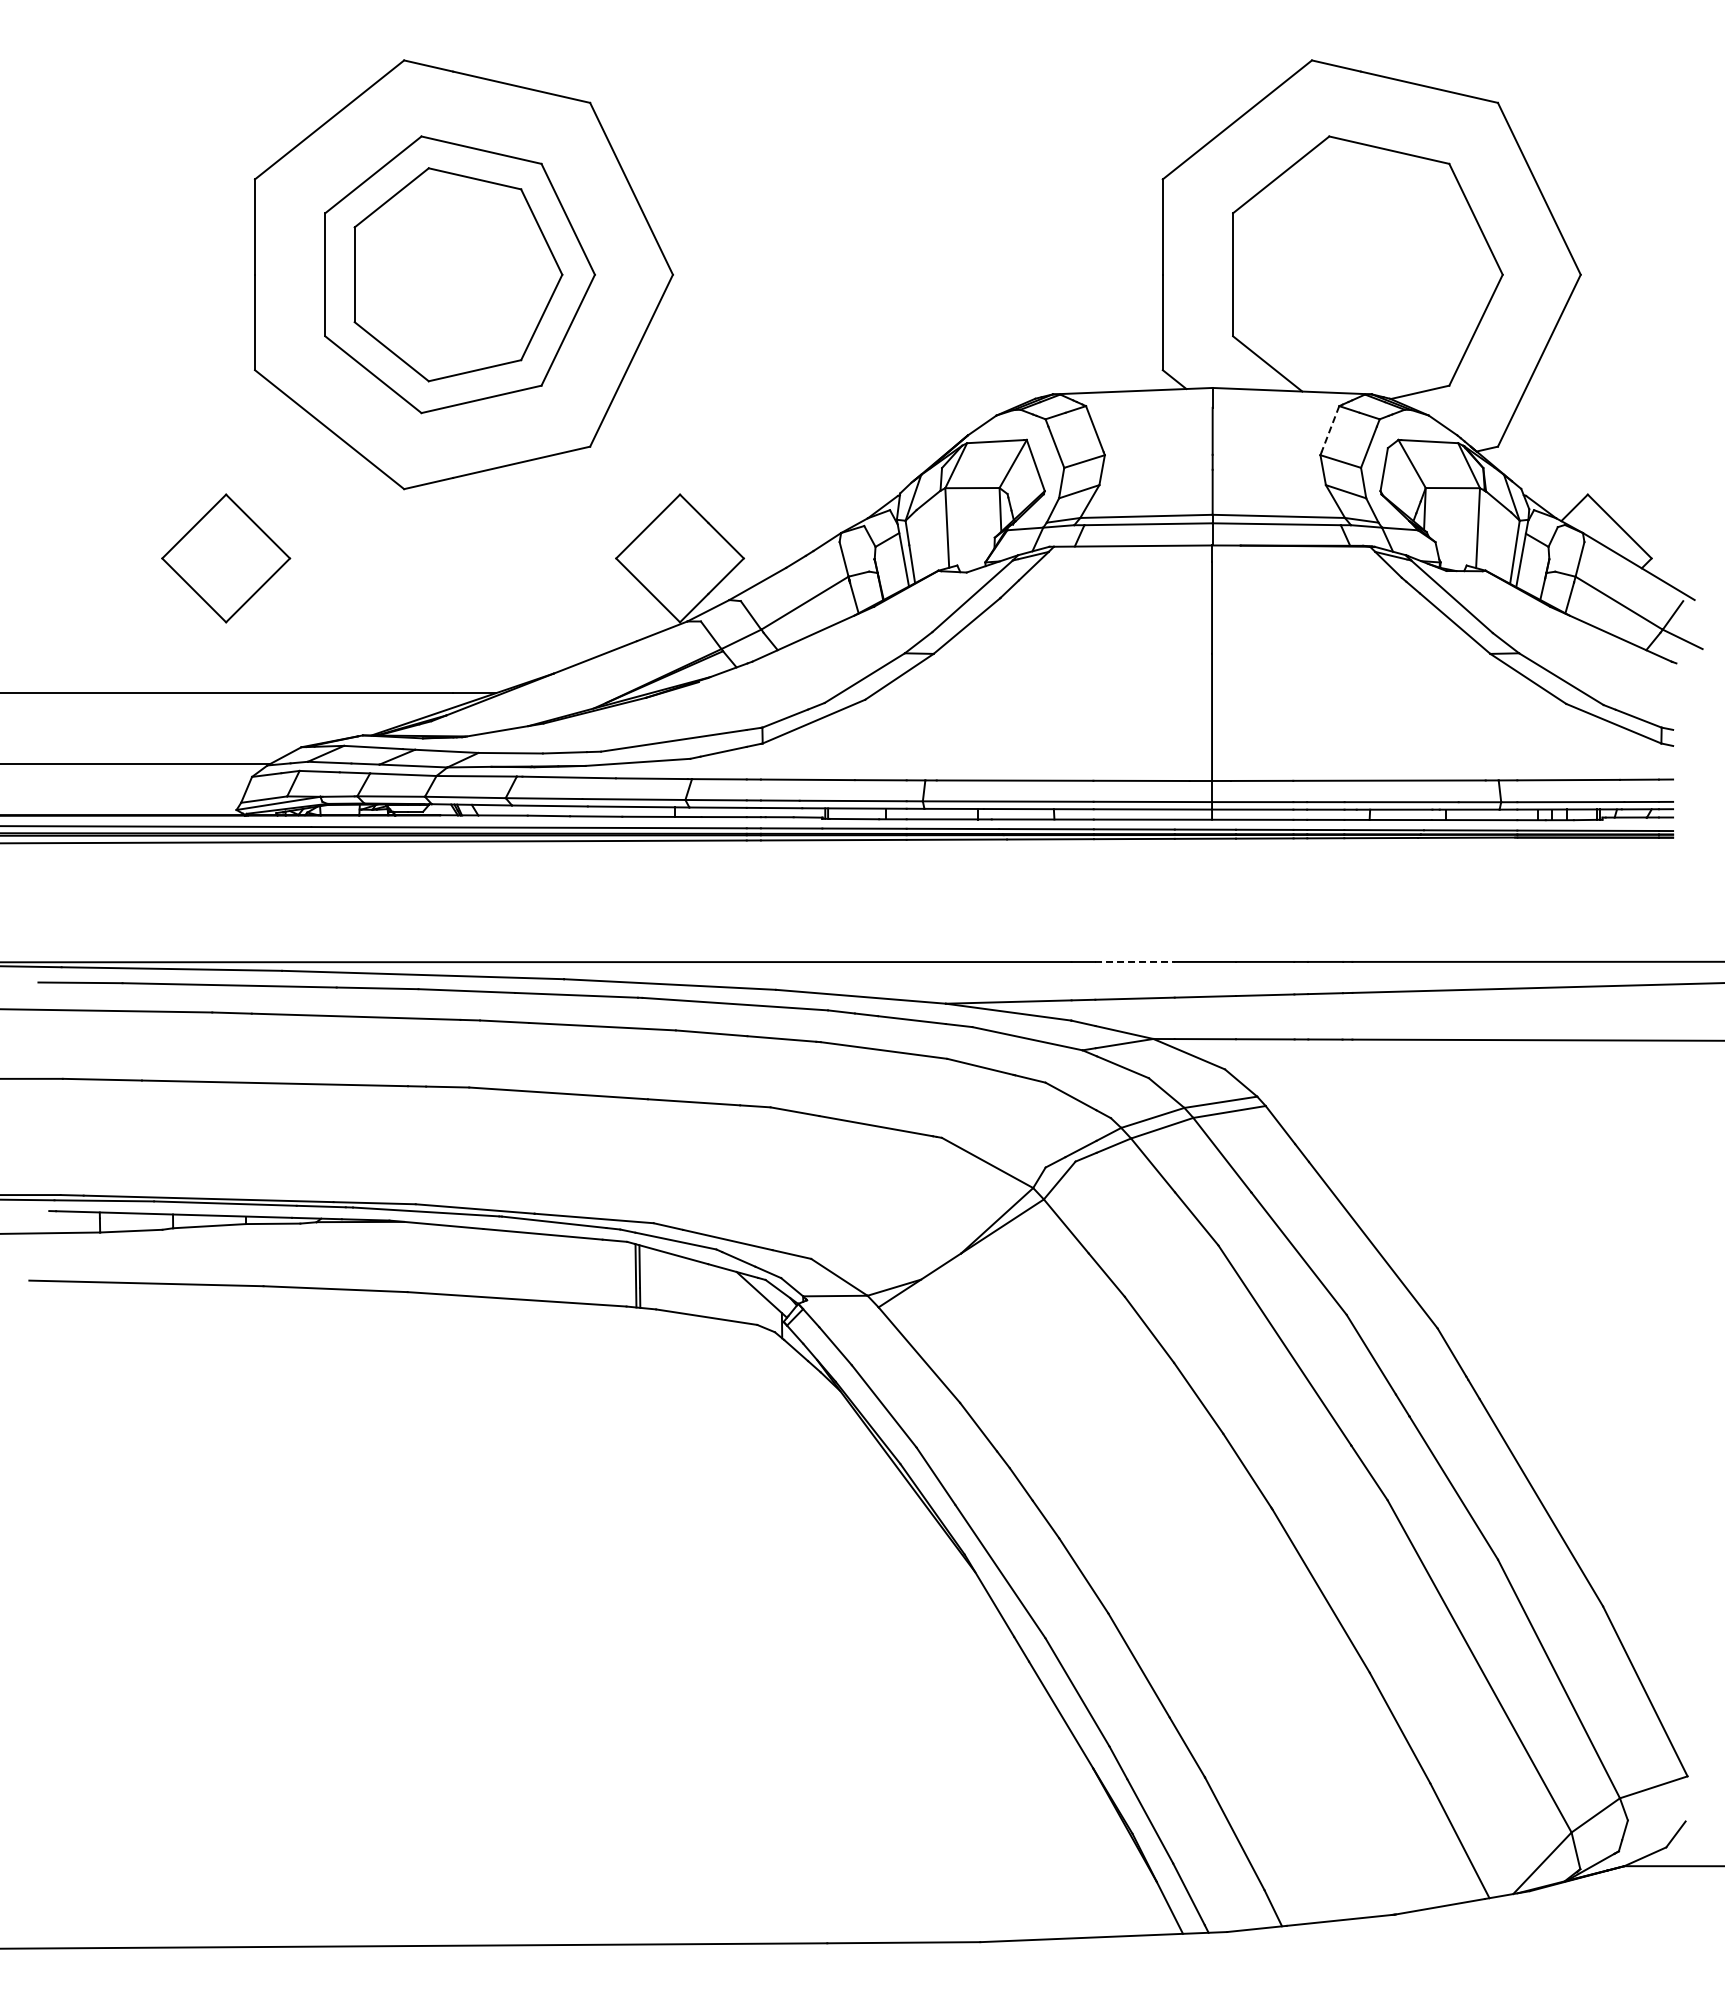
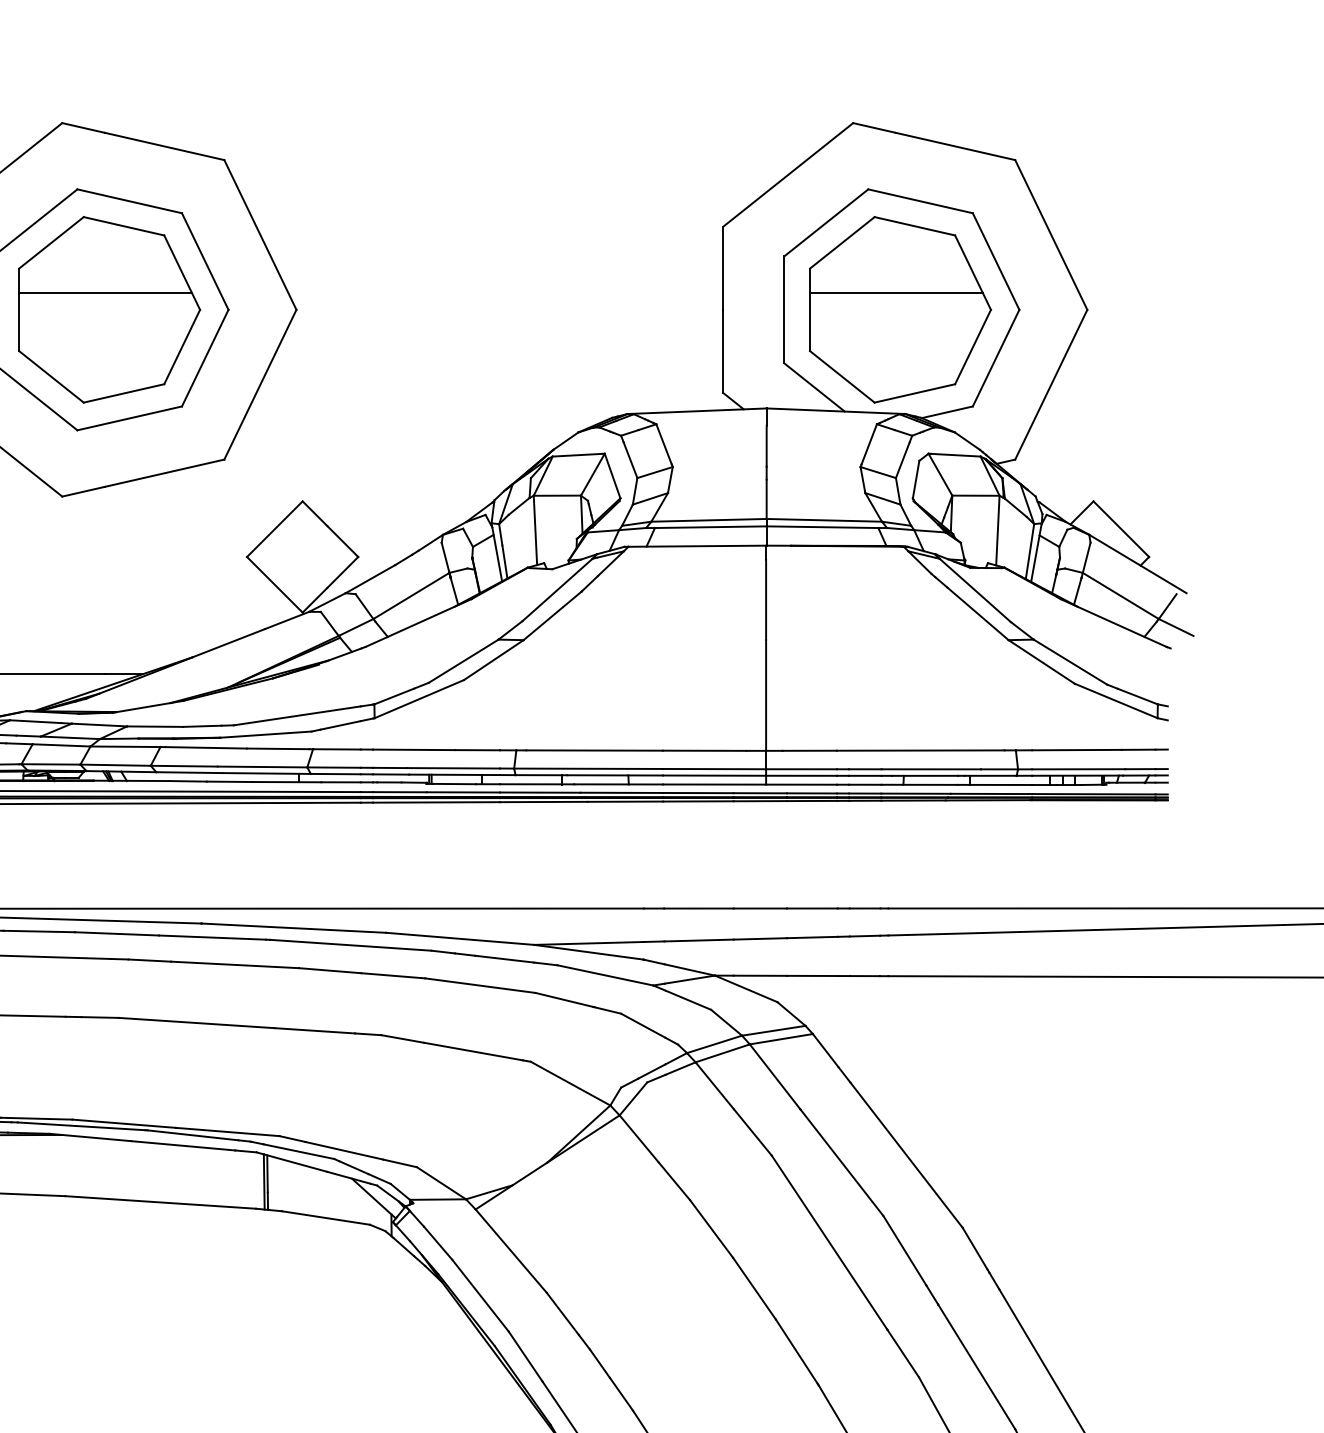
line: (453, 255) -> (105, 293), added
part: (1366, 274) -> (900, 309), added
line: (1330, 429) -> (869, 444), dashed -> solid
line: (1134, 961) -> (698, 908), dashed -> solid

